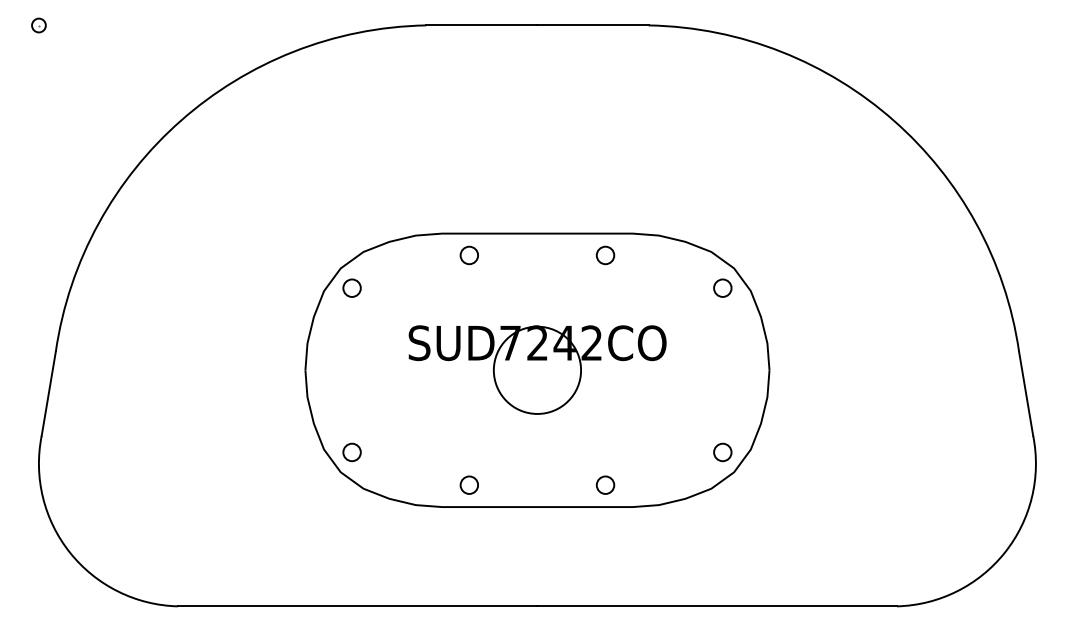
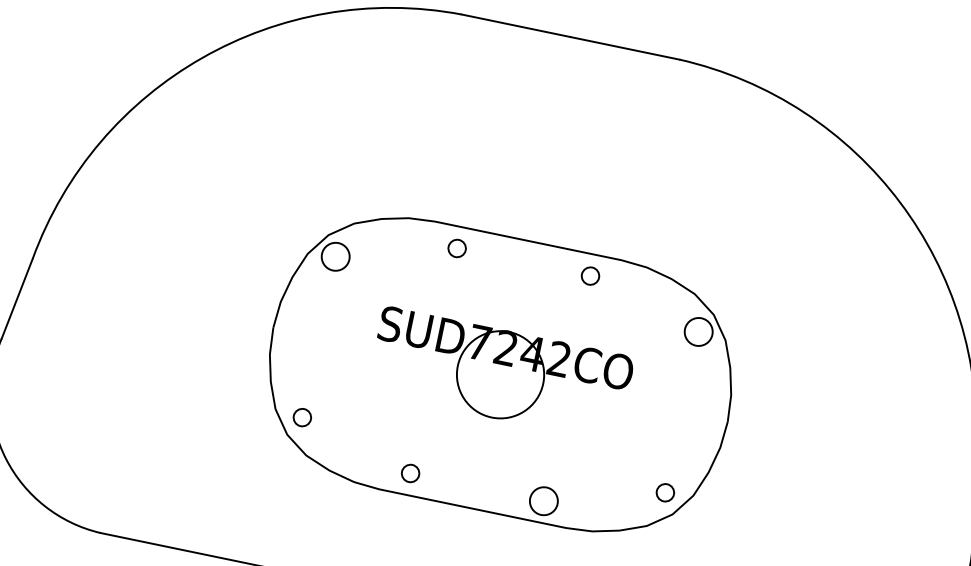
circle: (351, 287) -> (335, 255), size x1.6
circle: (722, 287) -> (698, 331), size x1.6
circle: (605, 484) -> (544, 500), size x1.6

